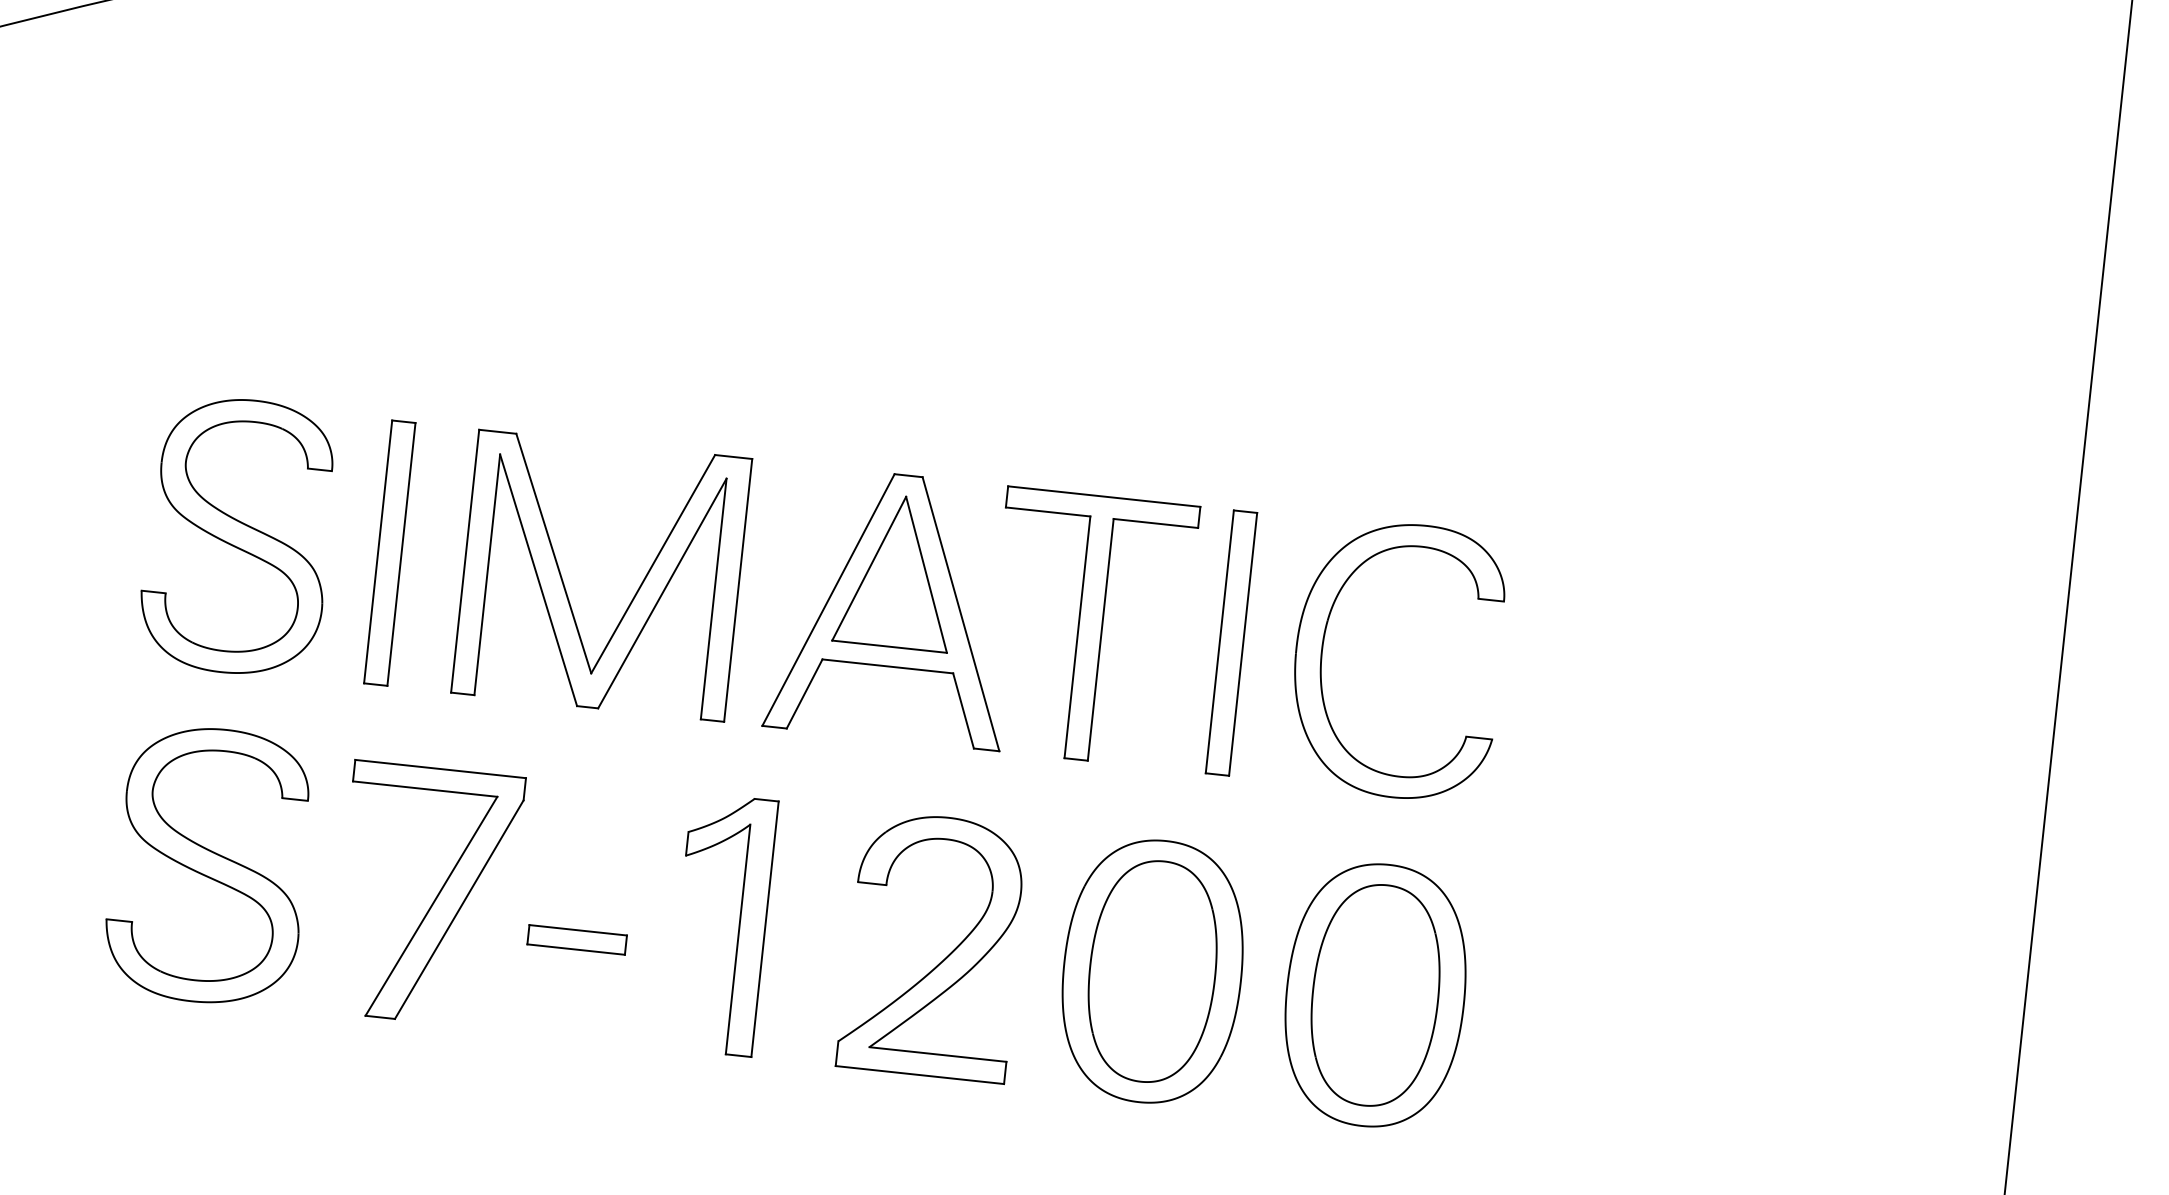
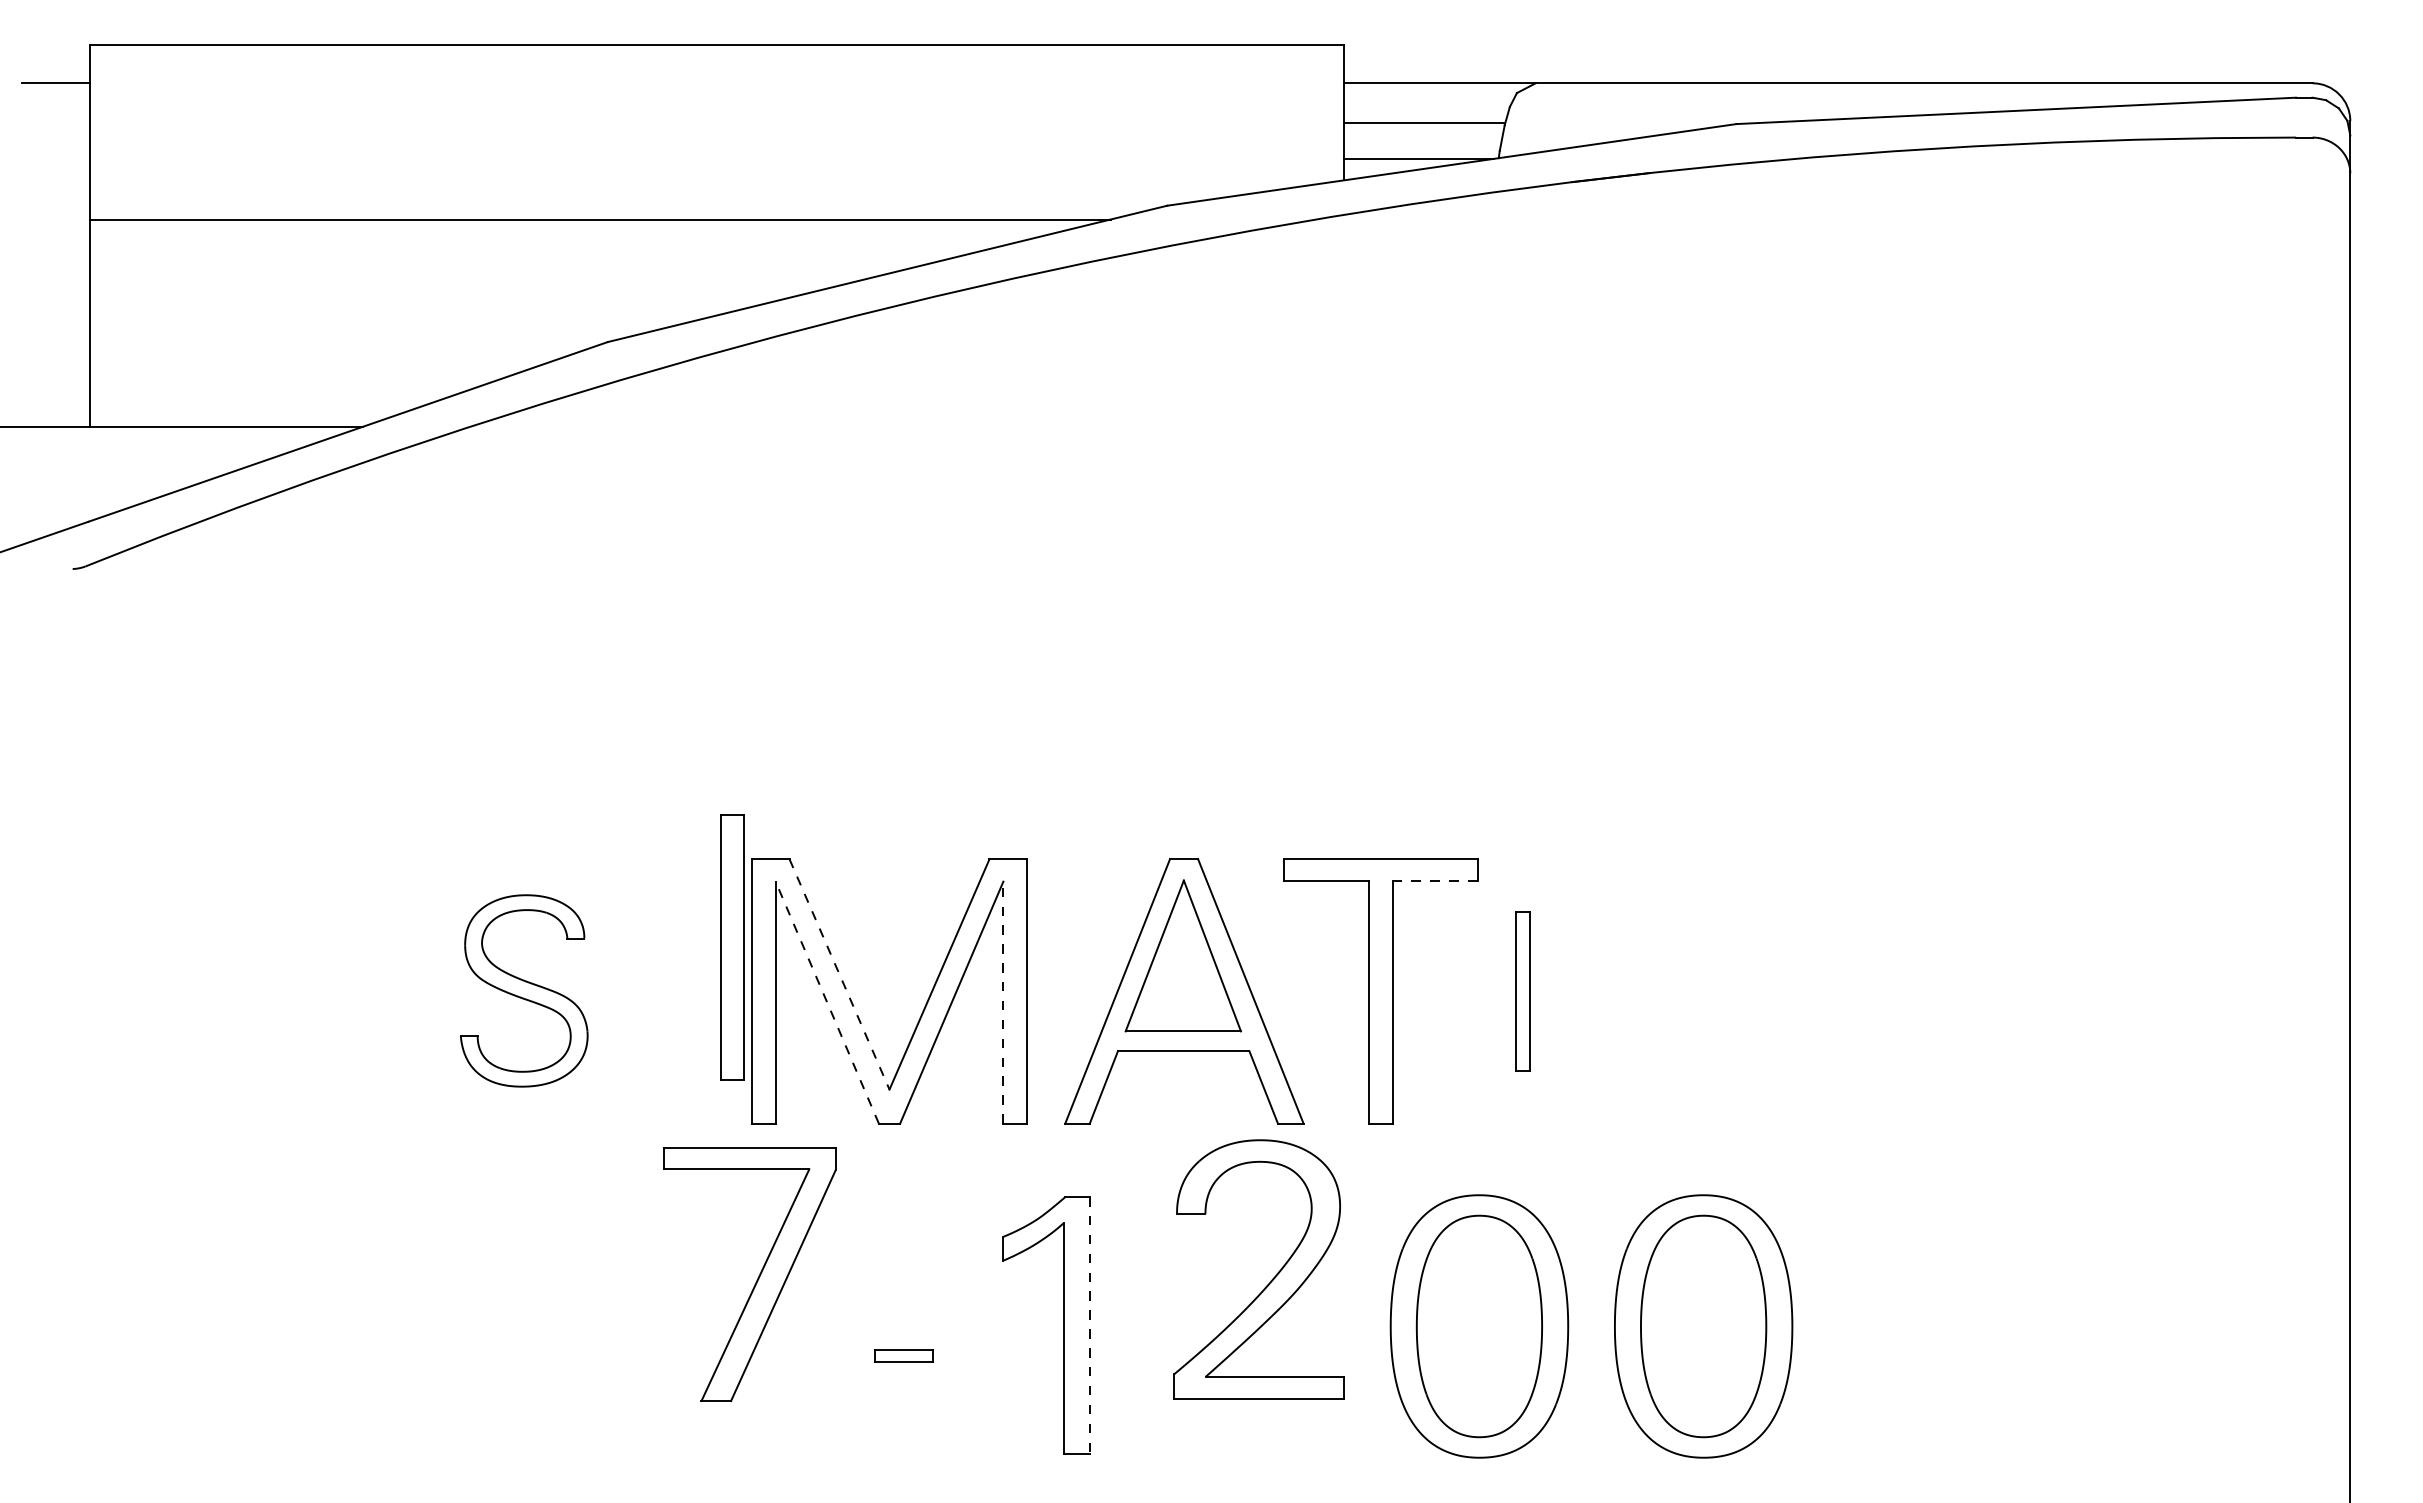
line: (1155, 523) -> (1434, 880), solid -> dashed
part: (237, 535) -> (523, 990), size x0.7
part: (389, 553) -> (732, 947), moved
line: (553, 553) -> (839, 974), solid -> dashed
line: (538, 580) -> (827, 1002), solid -> dashed
line: (713, 598) -> (1003, 1002), solid -> dashed
part: (1231, 643) -> (1522, 991), size x0.6
part: (1322, 651) -> (1614, 990), removed
part: (208, 864) -> (529, 1320), removed
part: (434, 899) -> (757, 1278), moved
line: (765, 929) -> (1089, 1325), solid -> dashed
part: (576, 939) -> (903, 1355), size x0.6
part: (945, 957) -> (1271, 1279), moved

